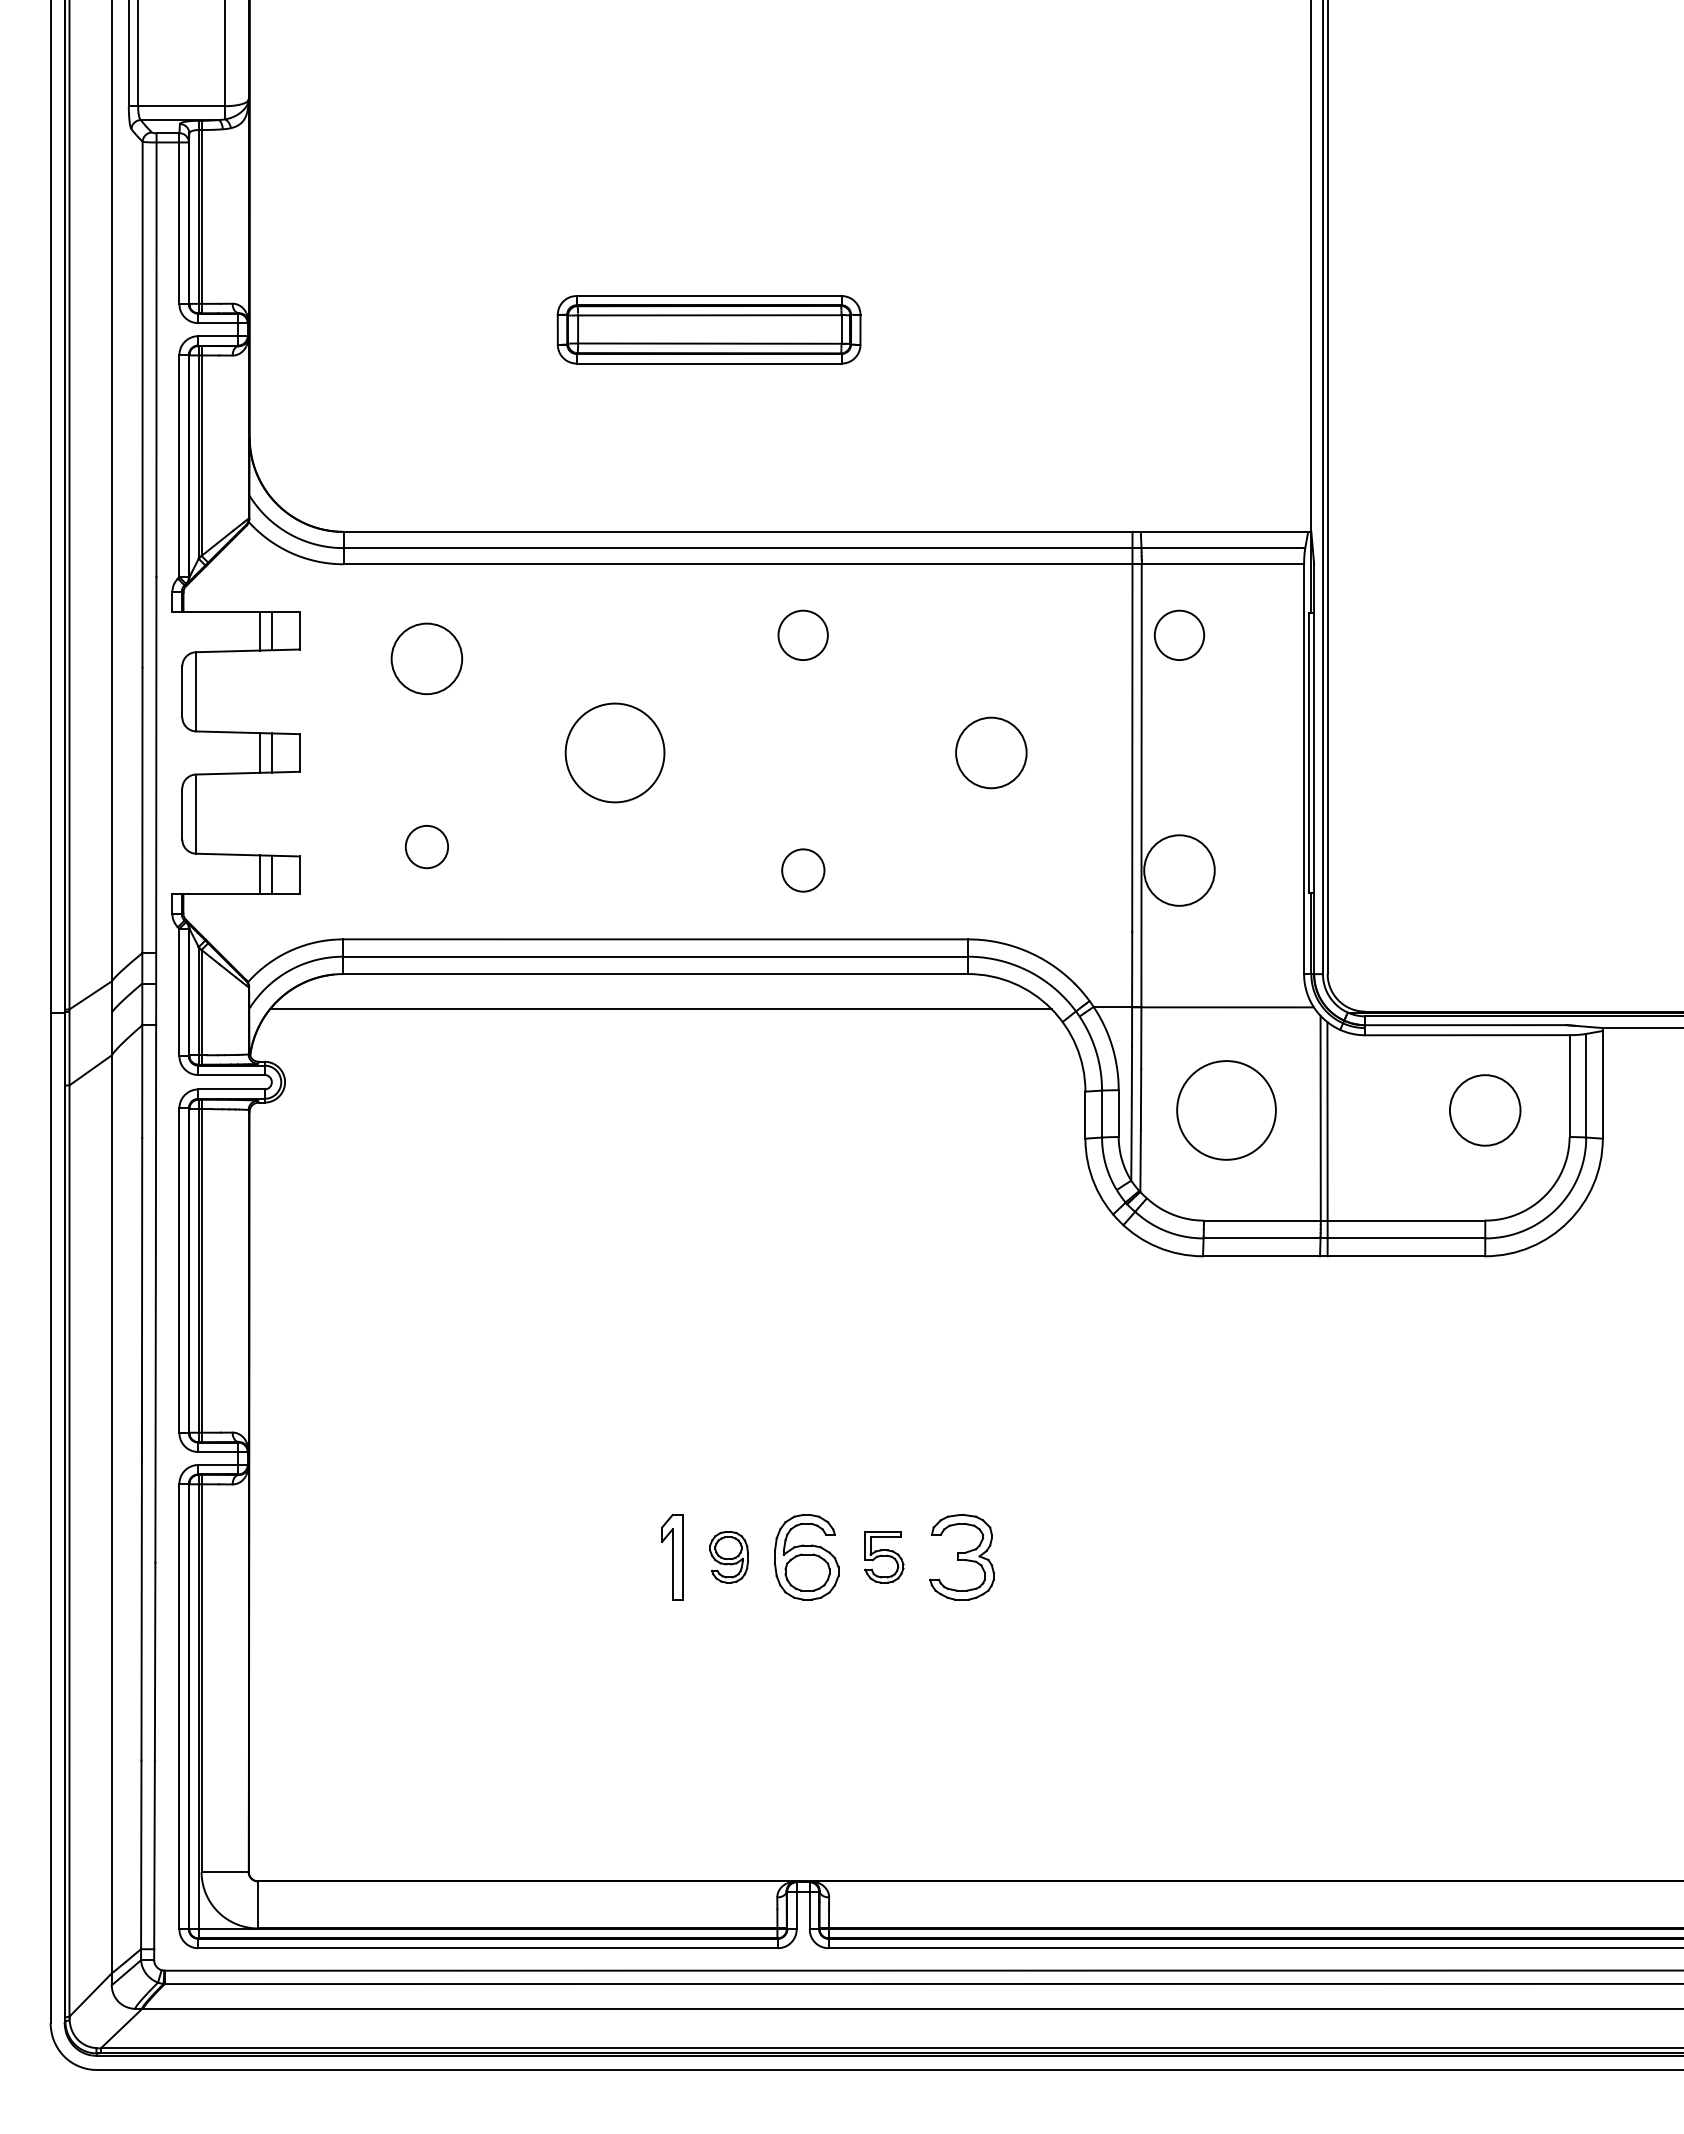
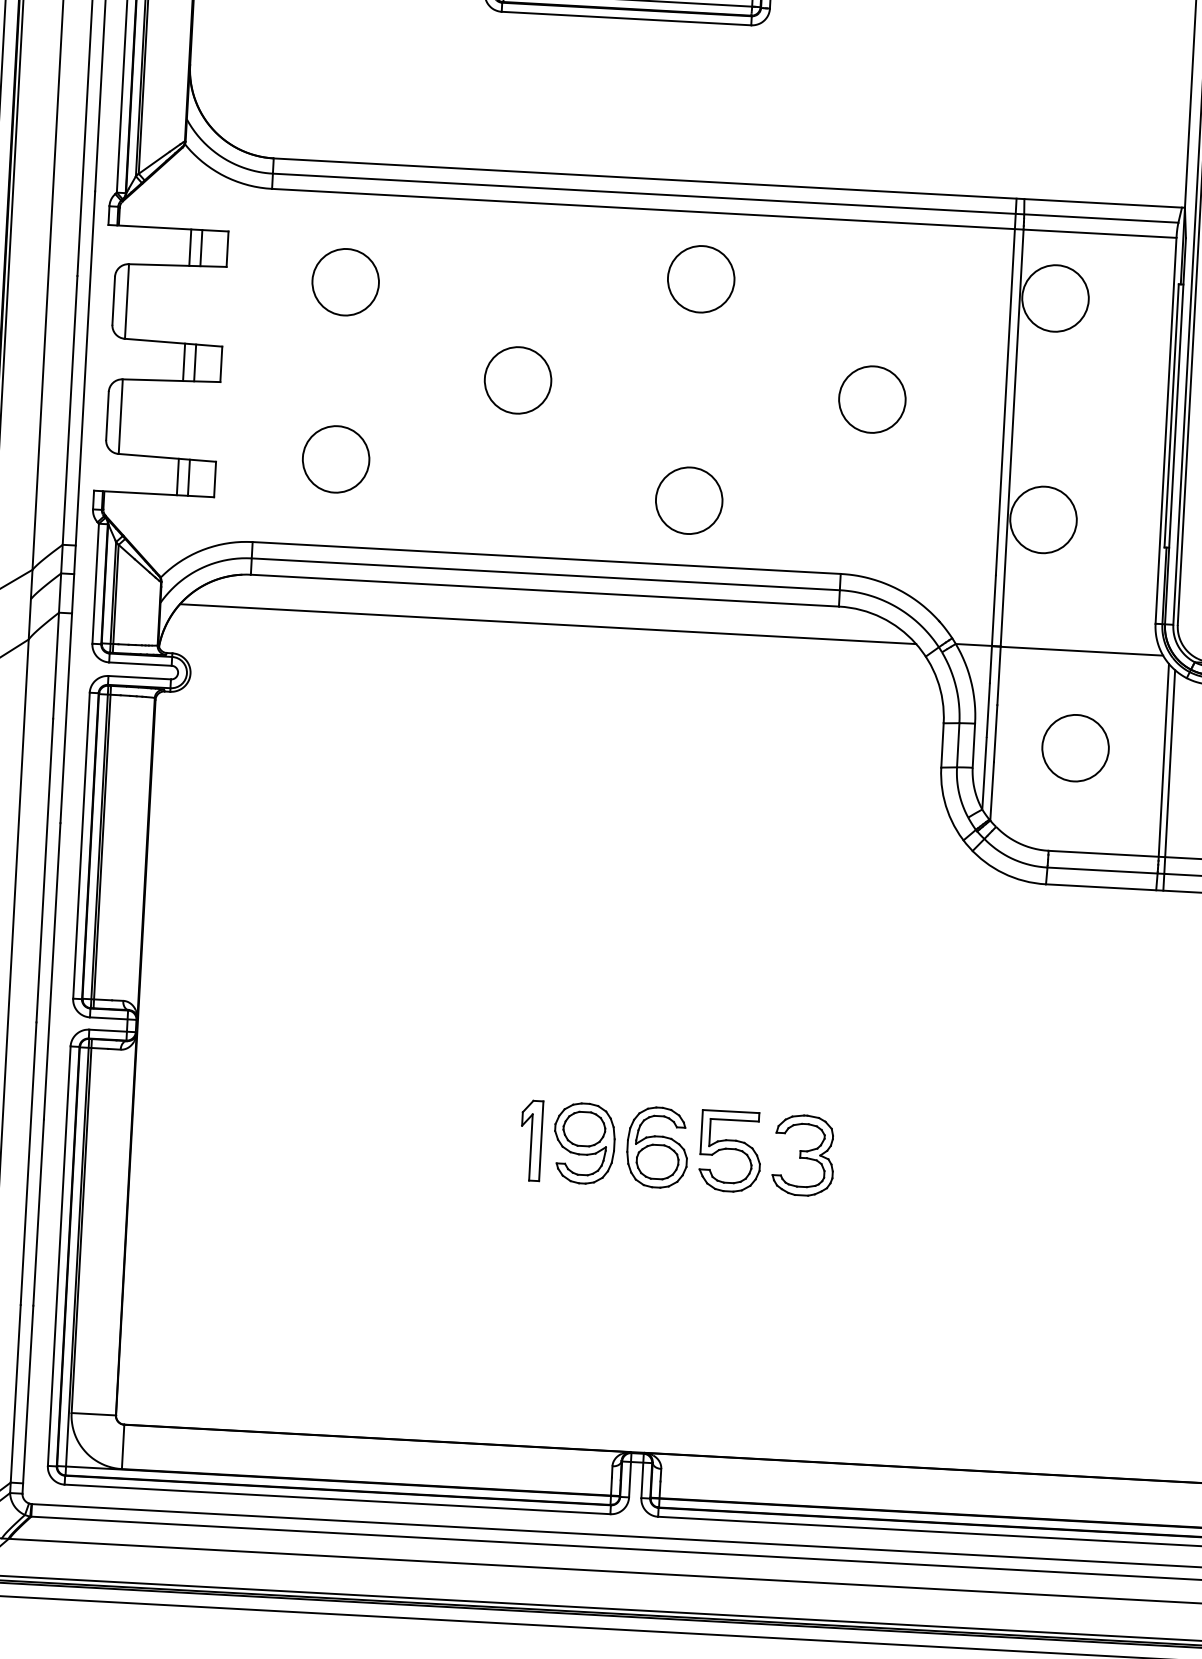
circle: (802, 635) -> (700, 279), size x1.43
circle: (1179, 635) -> (1055, 298), size x1.43
circle: (614, 752) -> (517, 379), size x0.71
circle: (426, 846) -> (335, 458), size x1.67
circle: (803, 870) -> (689, 500), size x1.67
circle: (1226, 1110) -> (1075, 748), size x0.71
part: (728, 1557) -> (583, 1143), size x1.67
part: (884, 1557) -> (730, 1151), size x1.67

